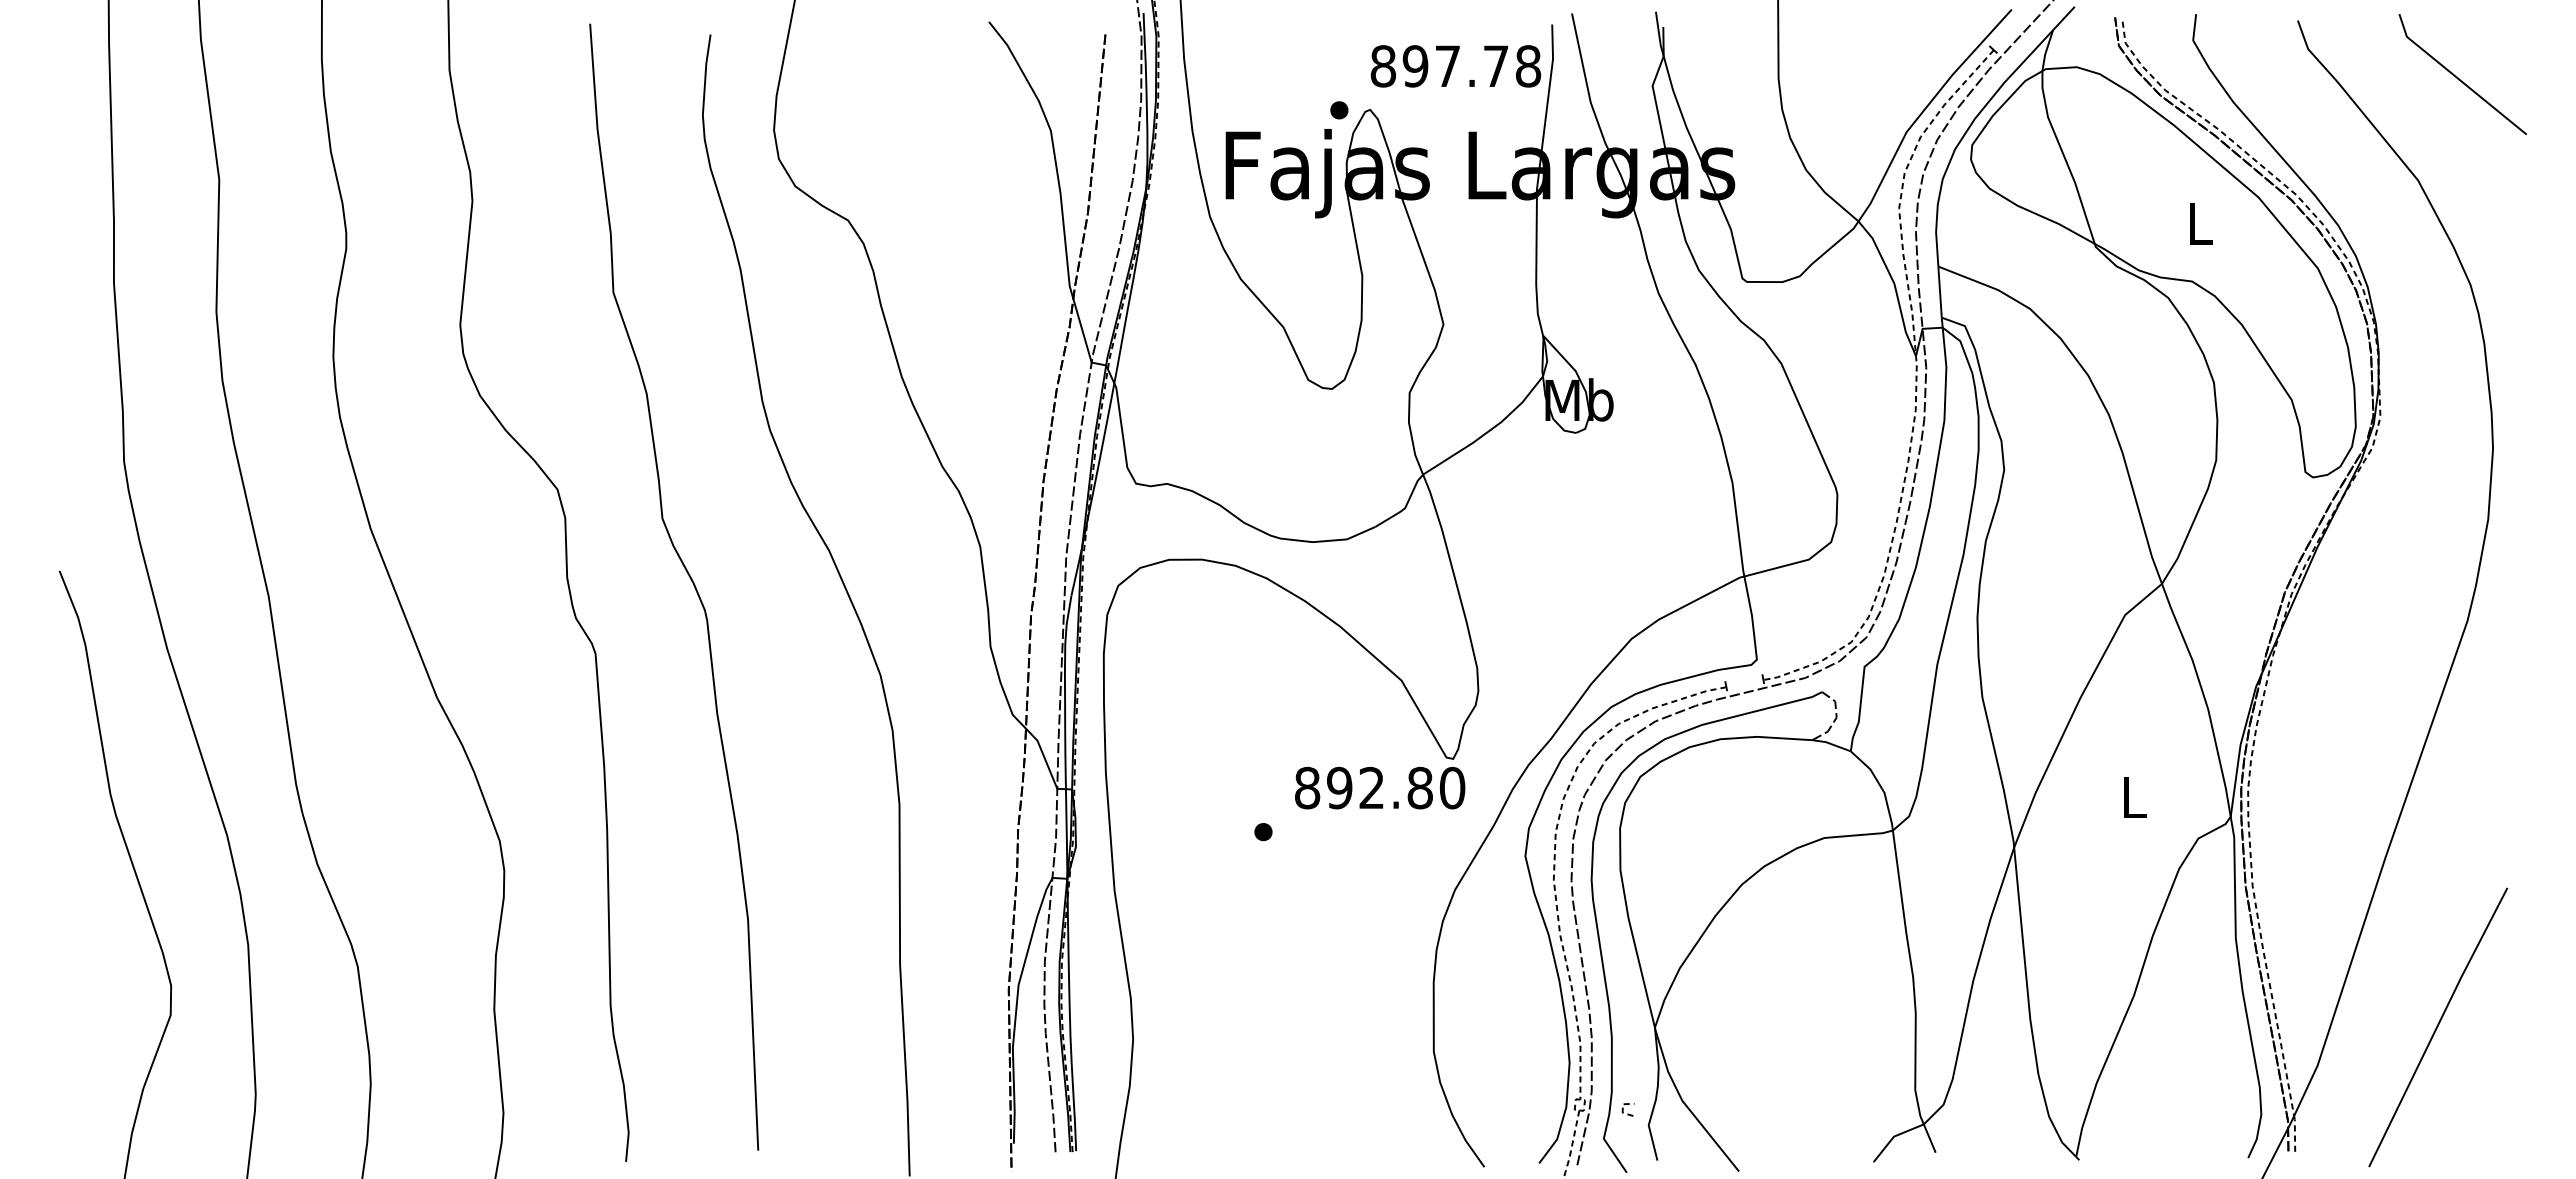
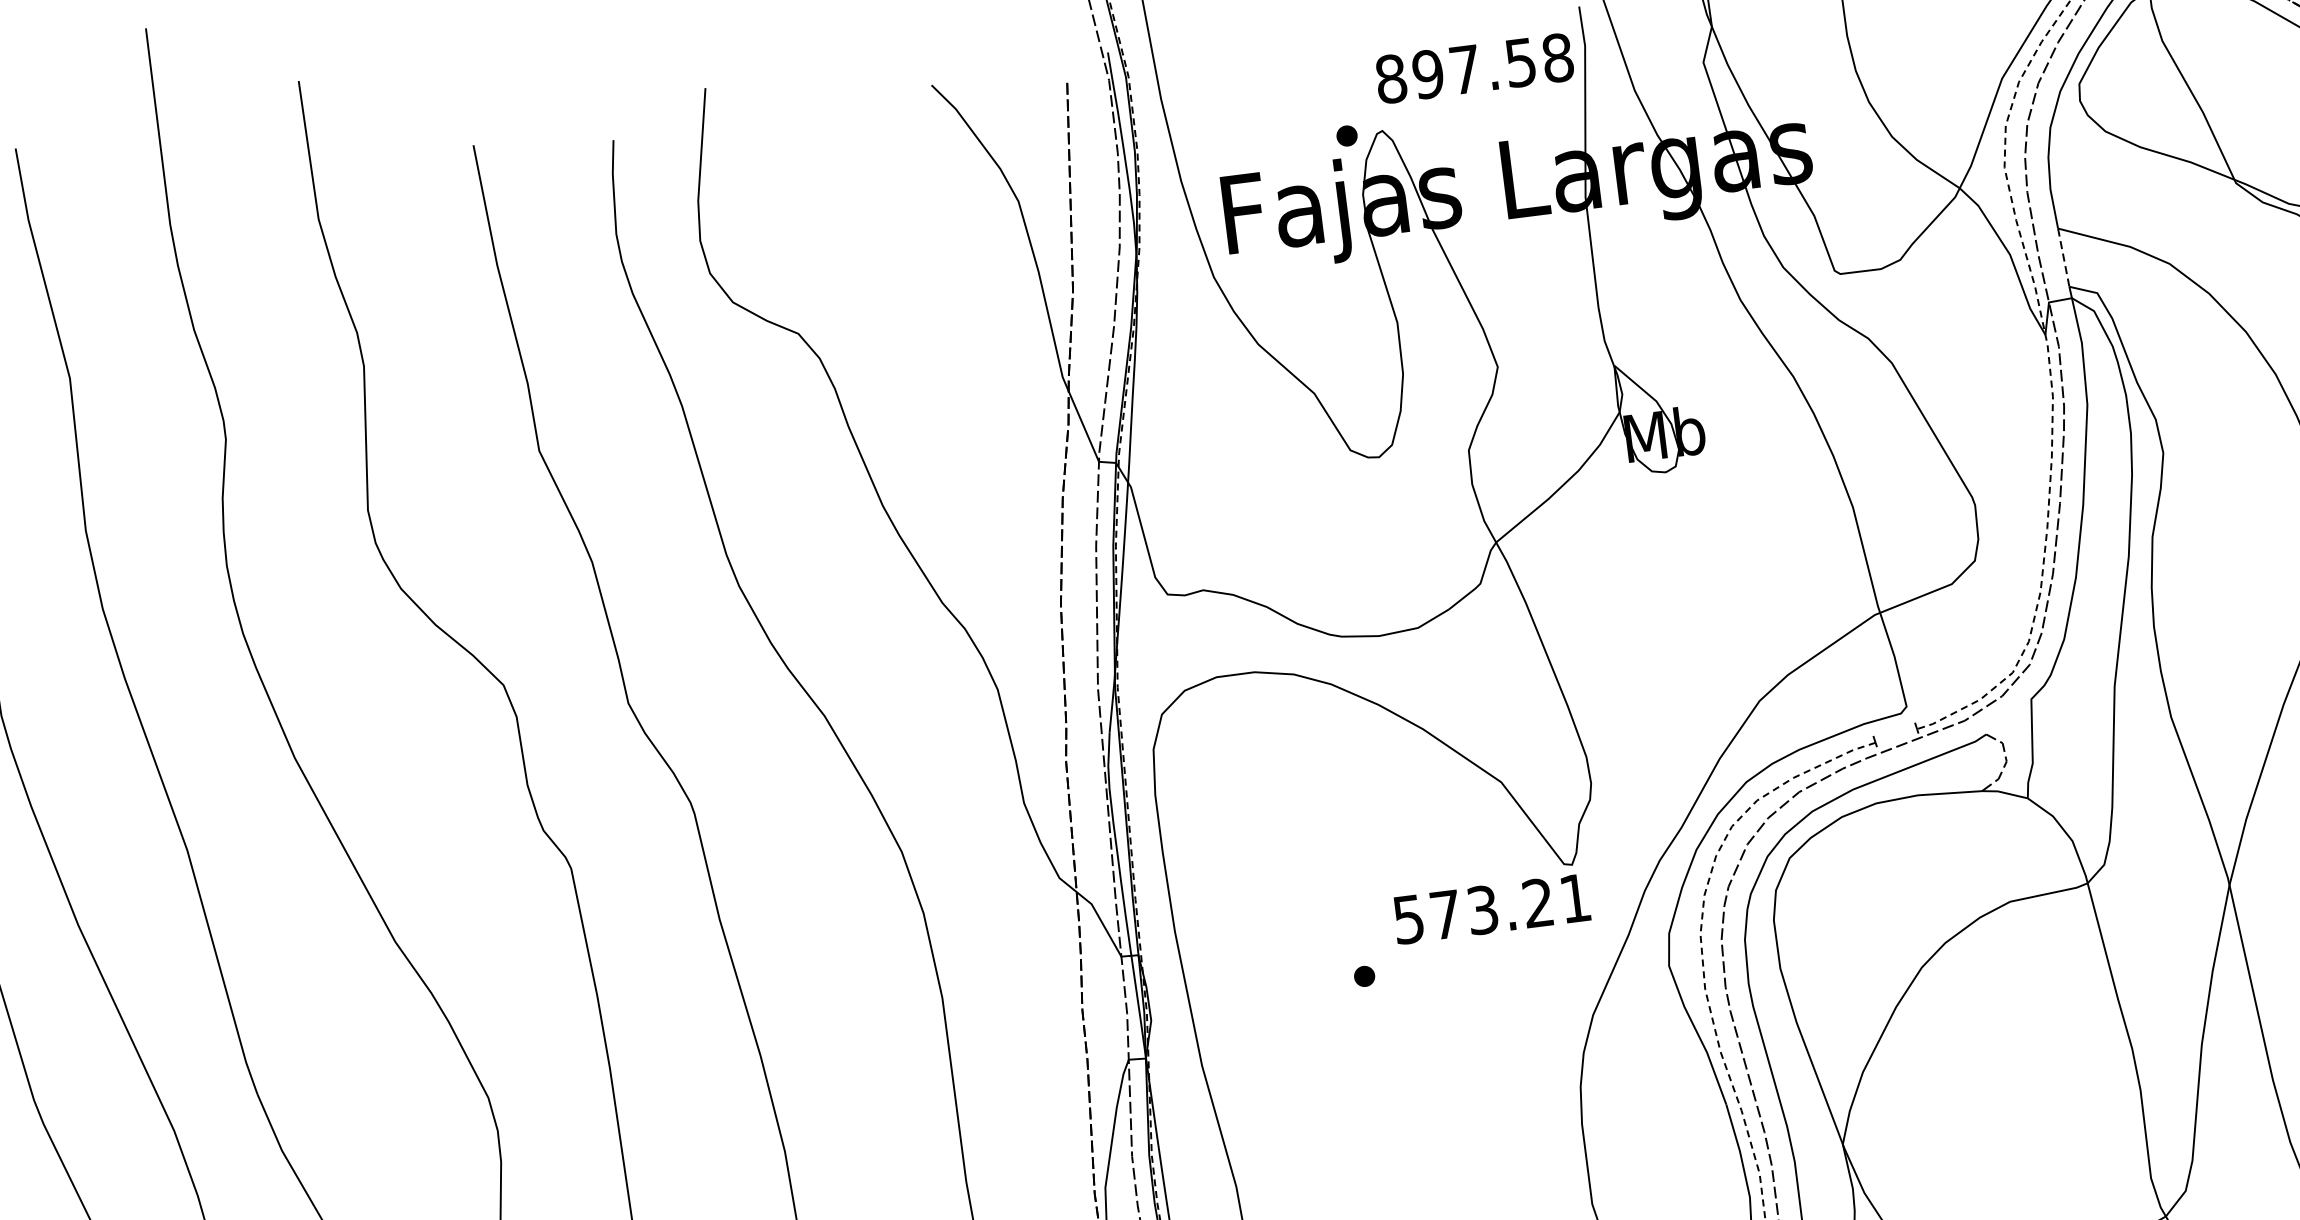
text: (1495, 66) -> (1520, 62), 897.78 -> 897.58
line: (1940, 292) -> (2064, 258), solid -> dashed
text: (1380, 787) -> (1492, 908), 892.80 -> 573.21

